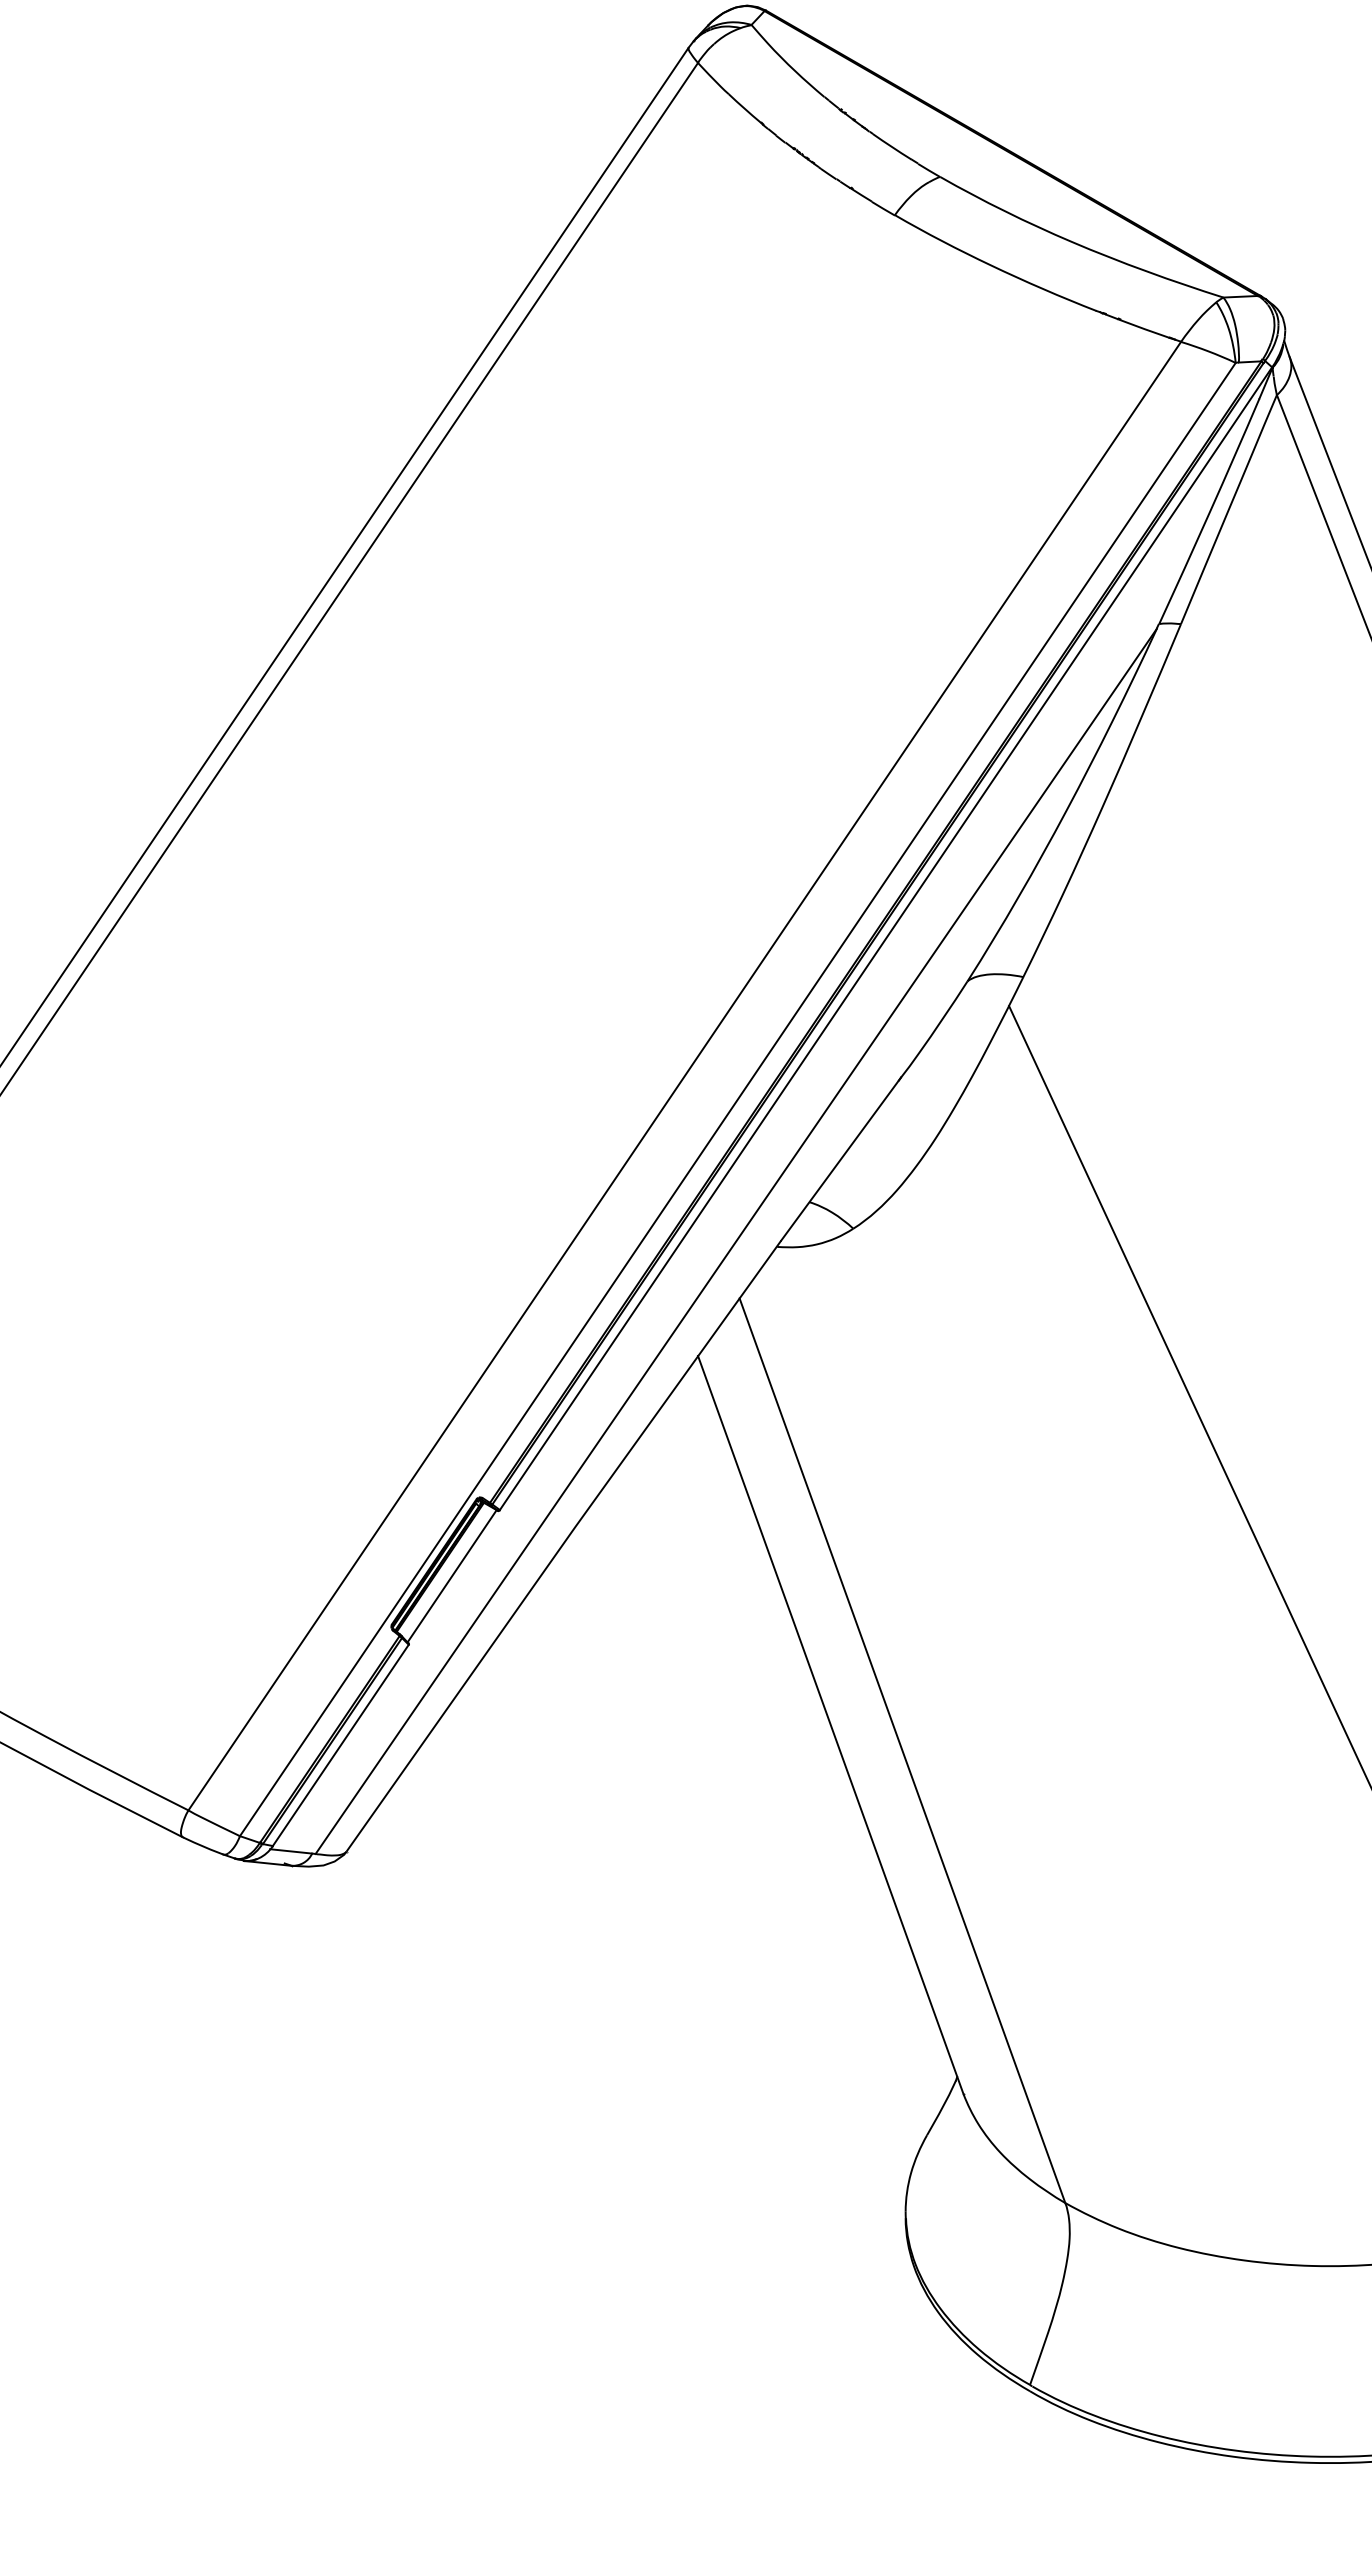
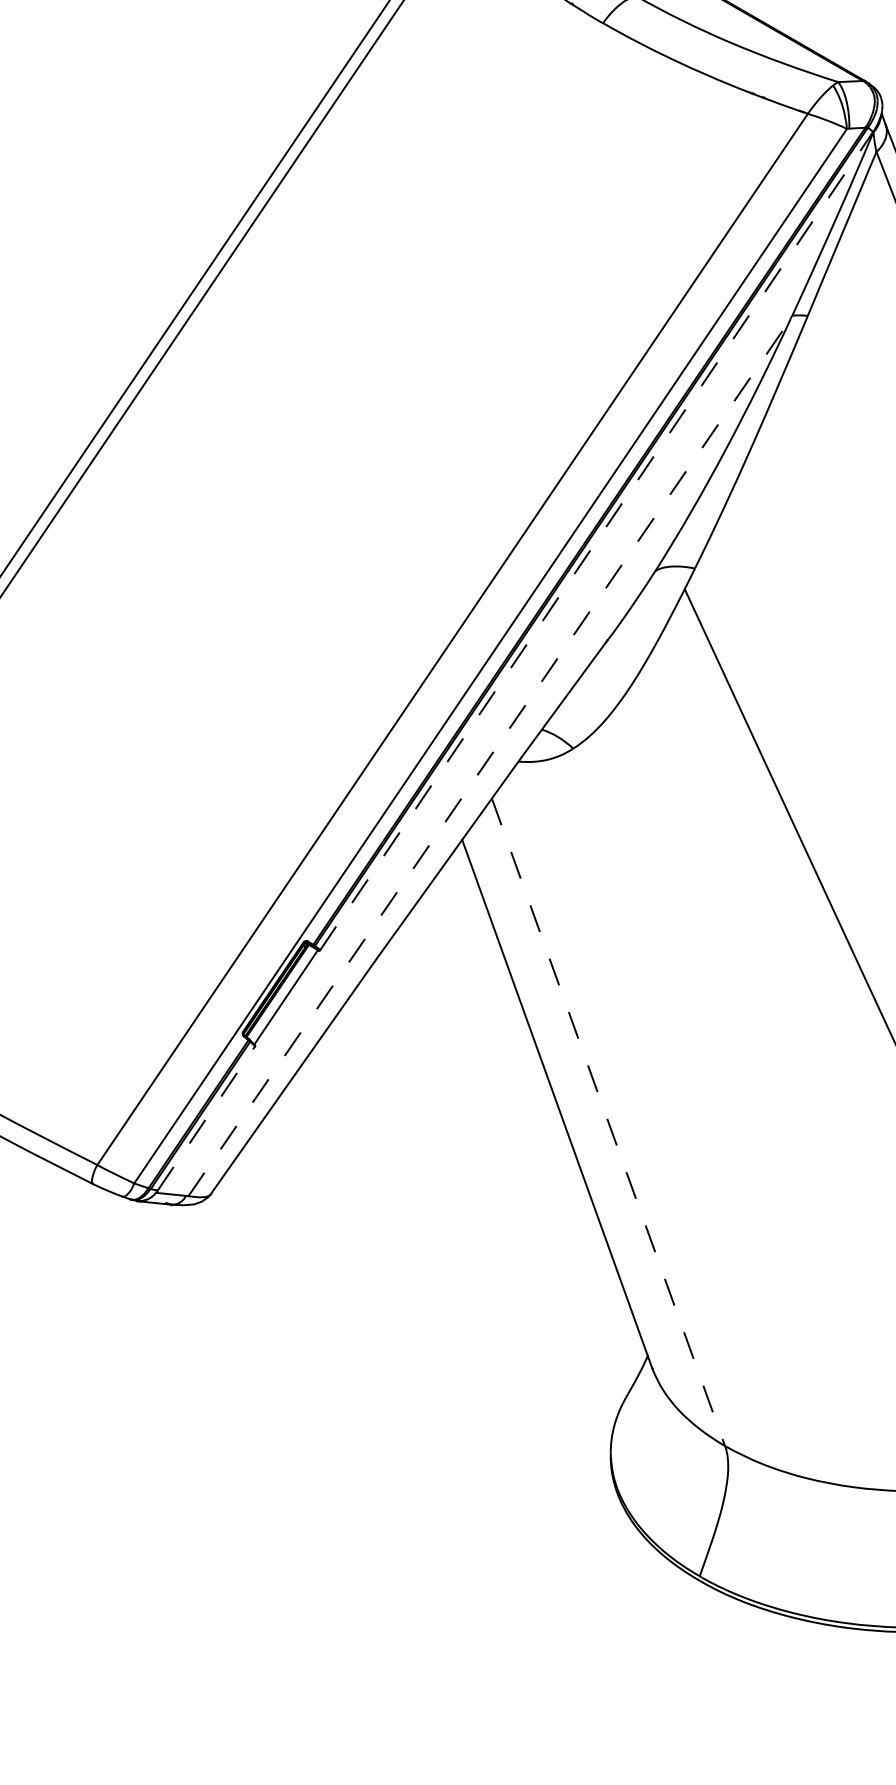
line: (886, 938) -> (597, 540), solid -> dashed
line: (736, 1240) -> (489, 757), solid -> dashed
line: (341, 1745) -> (206, 1118), solid -> dashed
line: (902, 1750) -> (608, 1122), solid -> dashed

